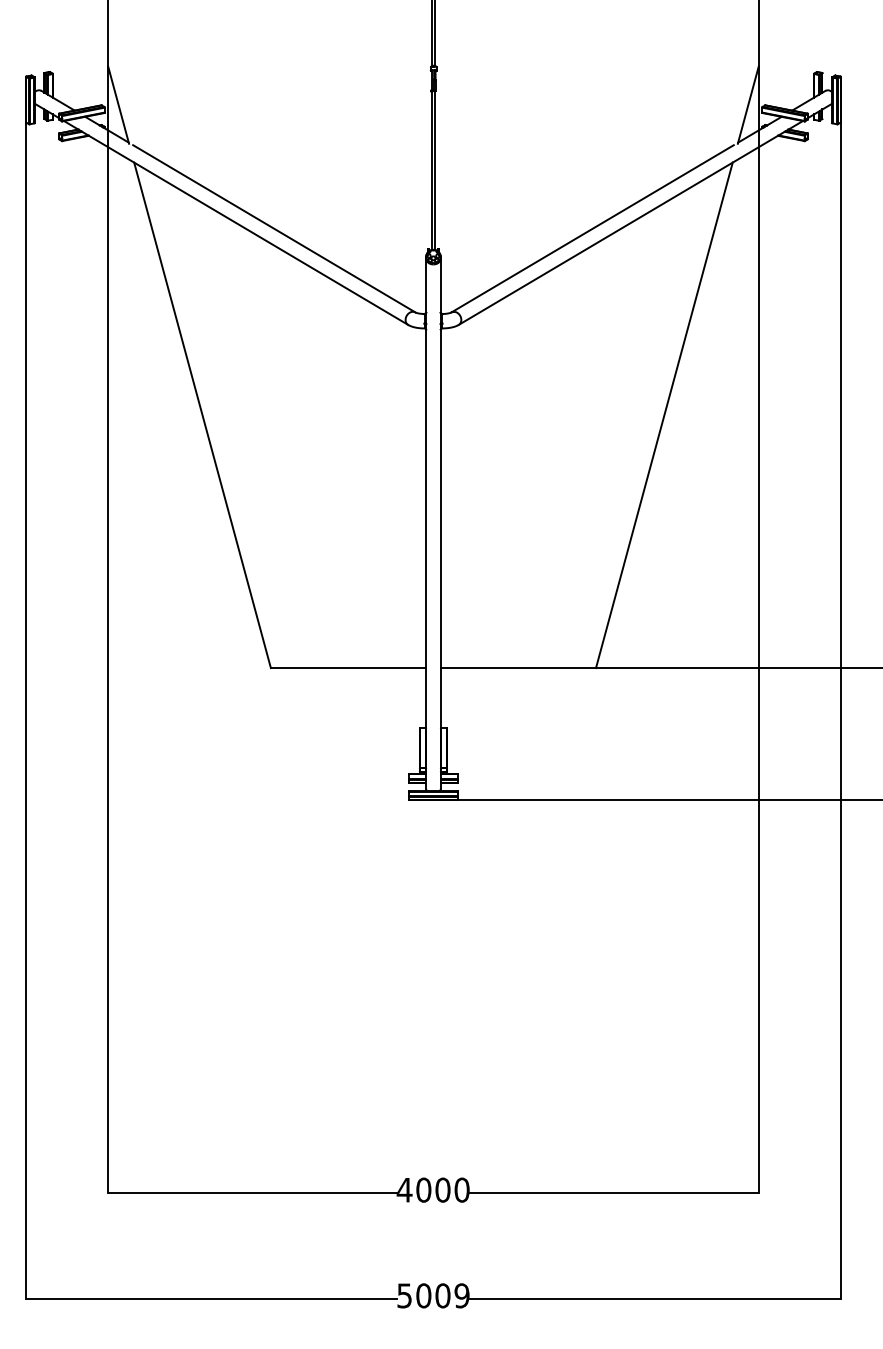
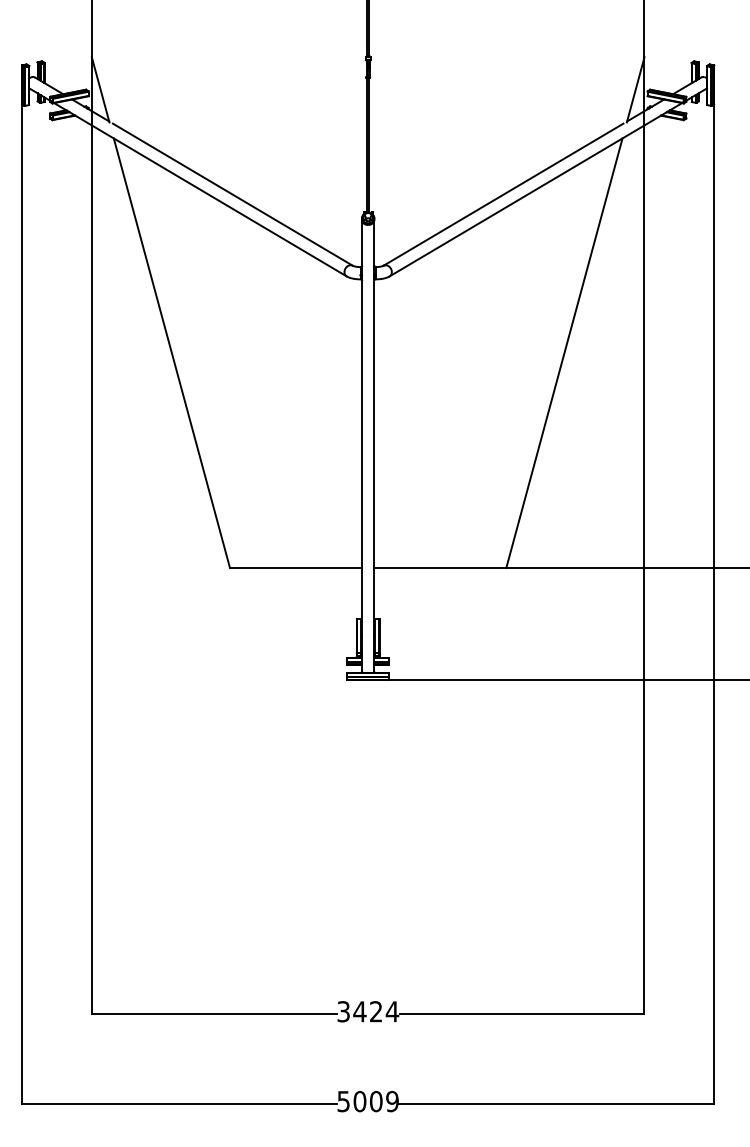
text: (432, 1189) -> (367, 1011), 4000 -> 3424

